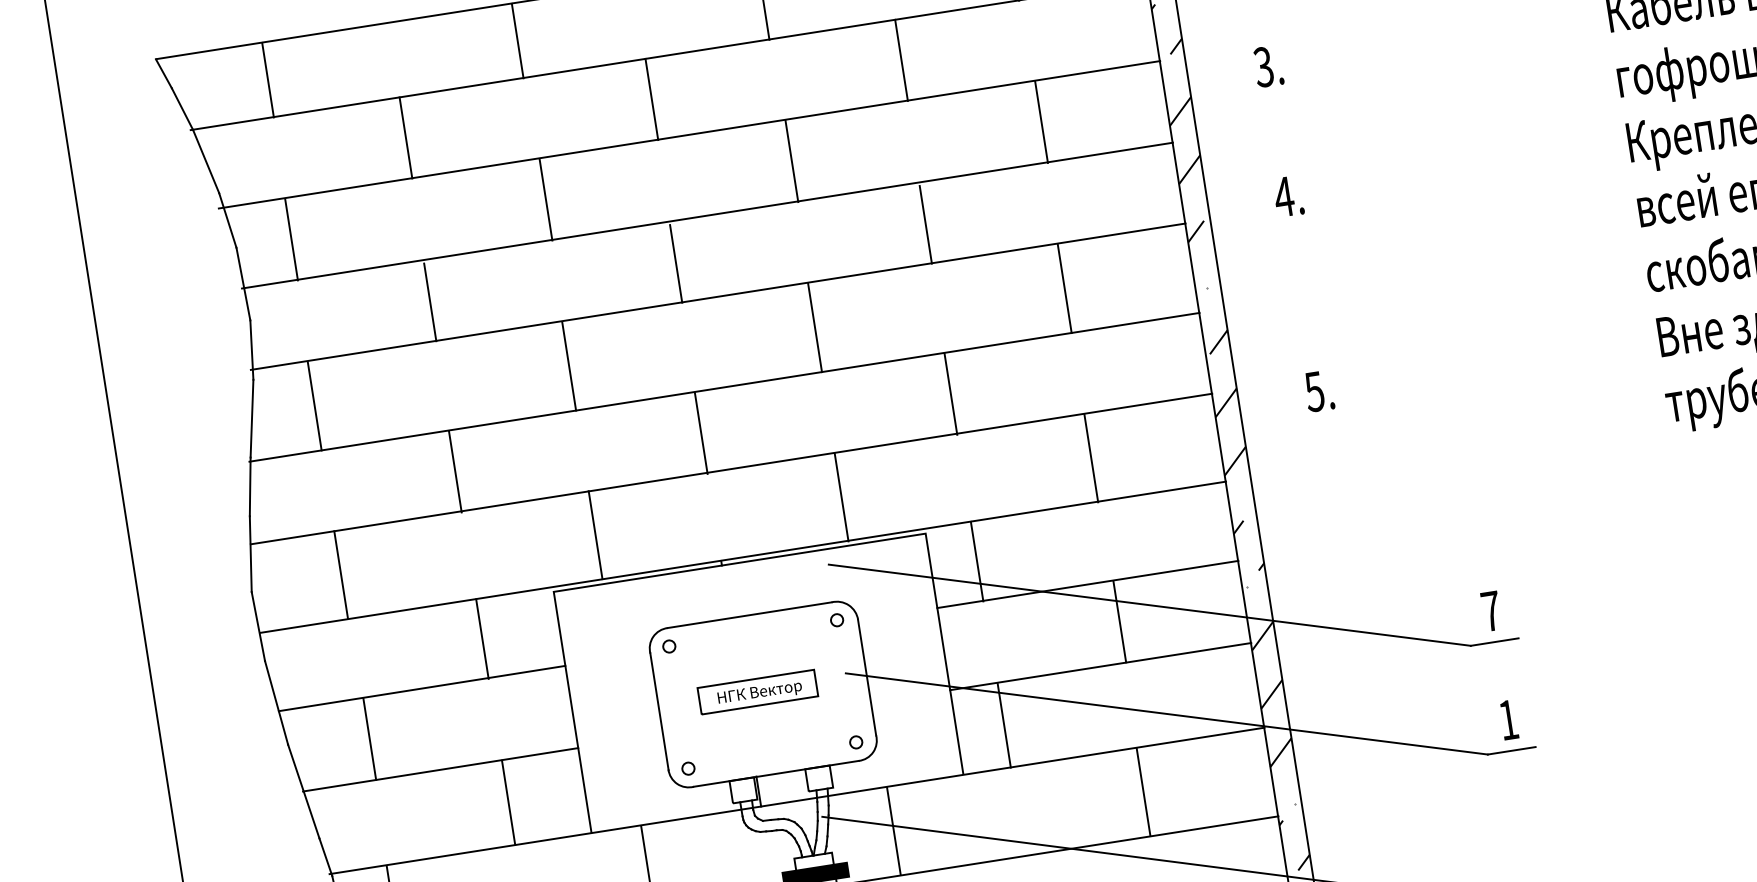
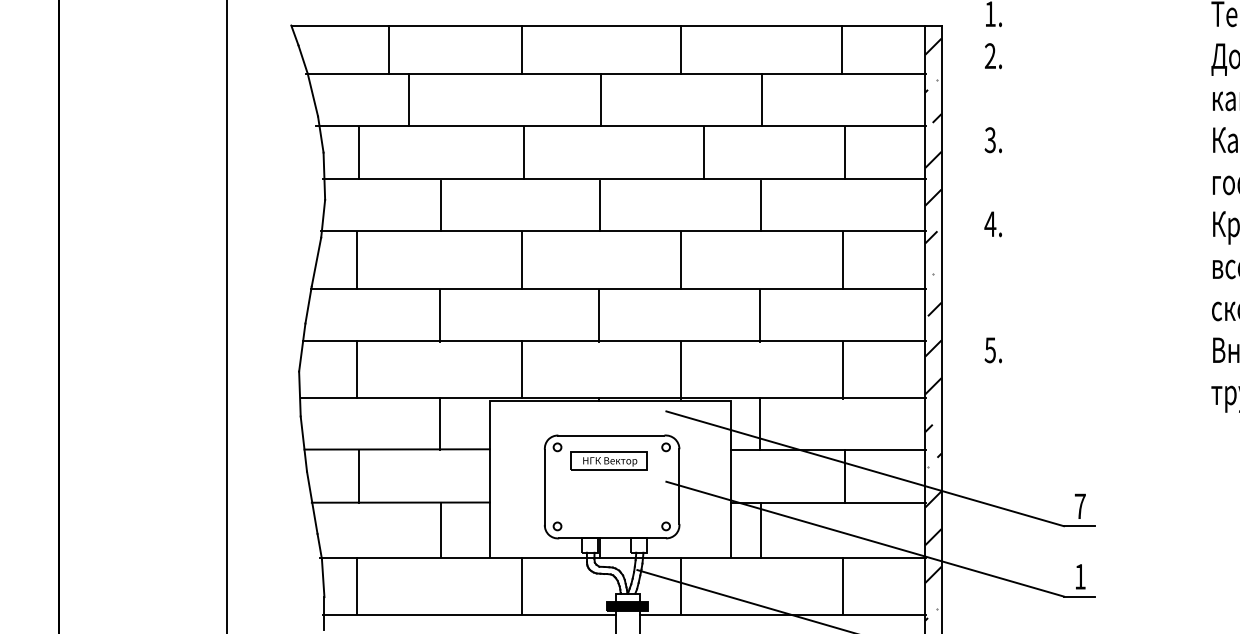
line: (268, 79) -> (389, 49), moved
line: (405, 137) -> (409, 99), moved
line: (791, 160) -> (703, 152), moved
part: (757, 691) -> (608, 460), moved

